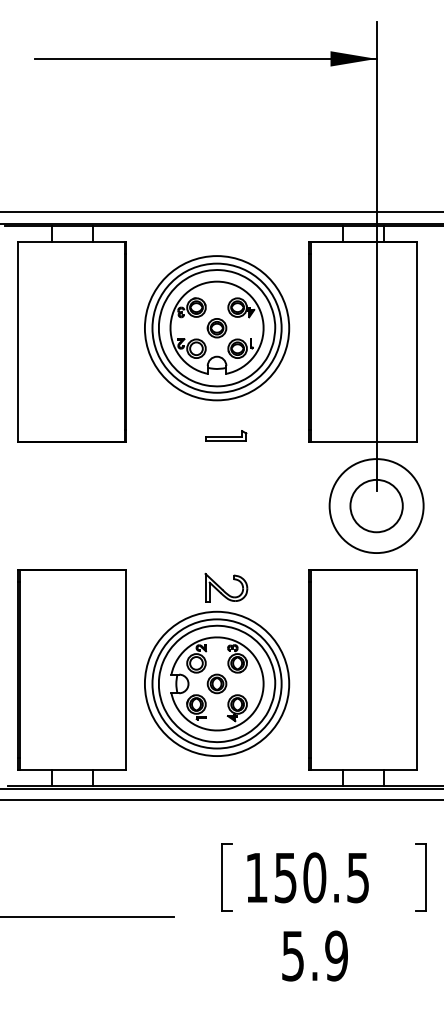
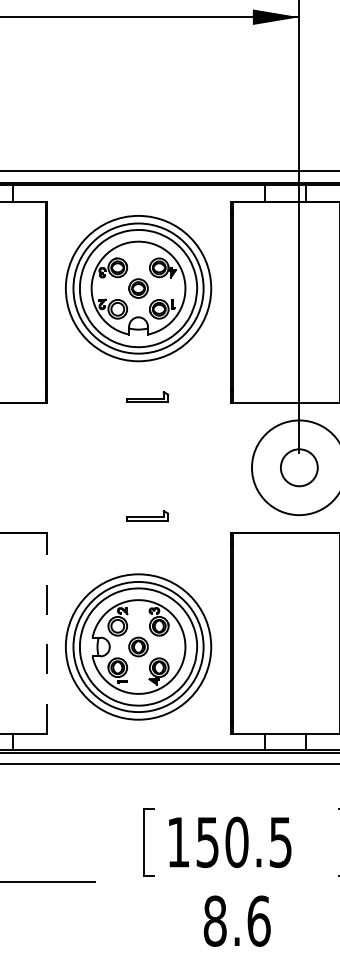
circle: (376, 505) -> (299, 467), size x0.7
part: (226, 553) -> (148, 515), added
part: (226, 587) -> (148, 549), removed
line: (126, 670) -> (47, 633), solid -> dashed
text: (314, 955) -> (236, 920), 5.9 -> 8.6

